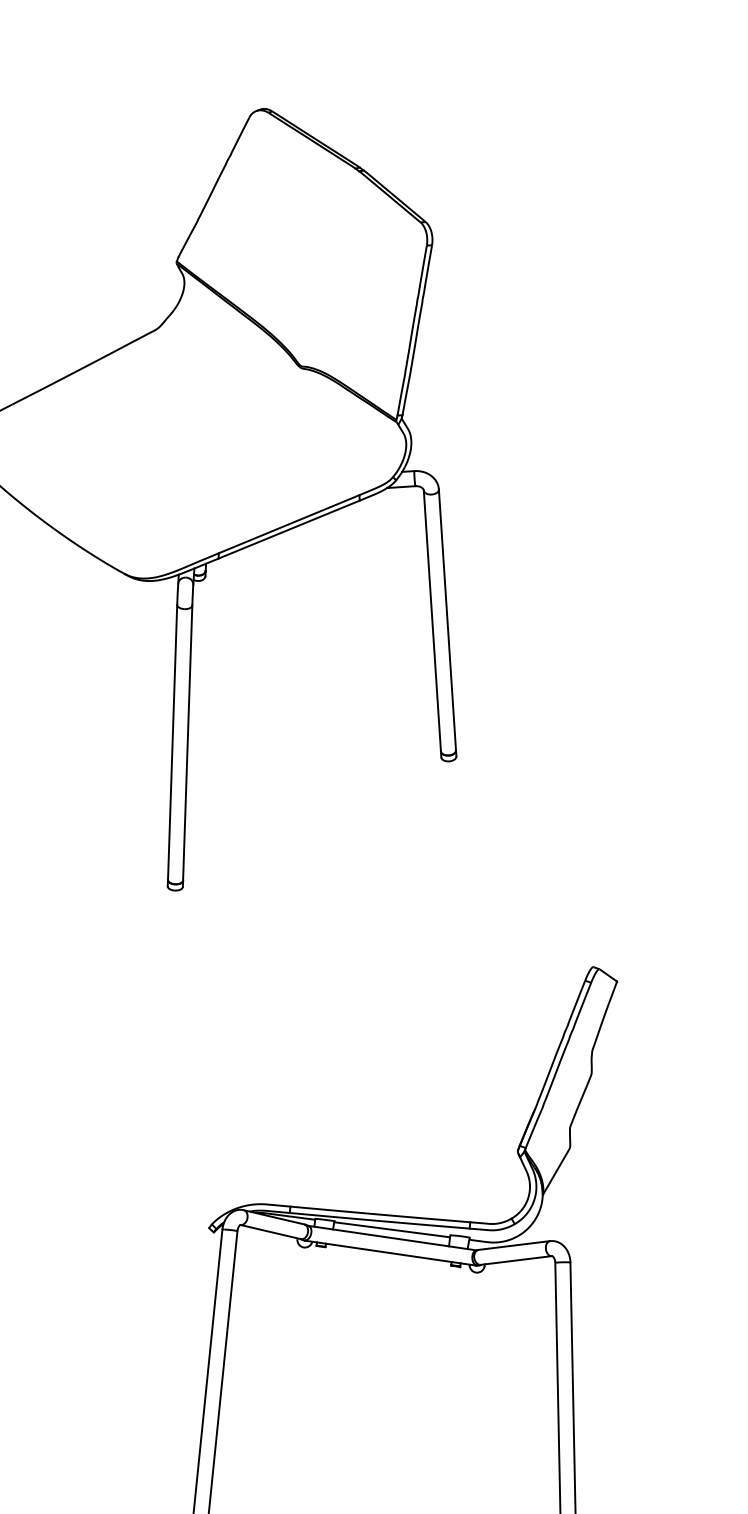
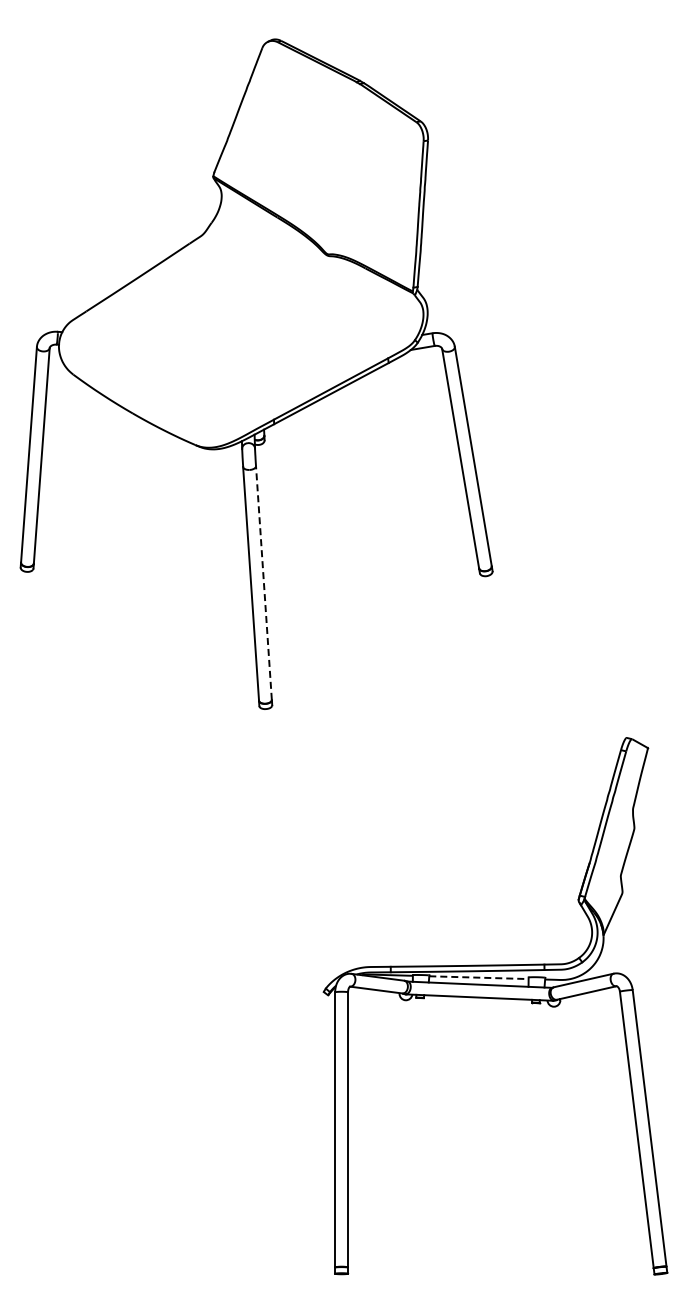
line: (187, 742) -> (263, 582), solid -> dashed
line: (391, 1229) -> (478, 977), solid -> dashed

